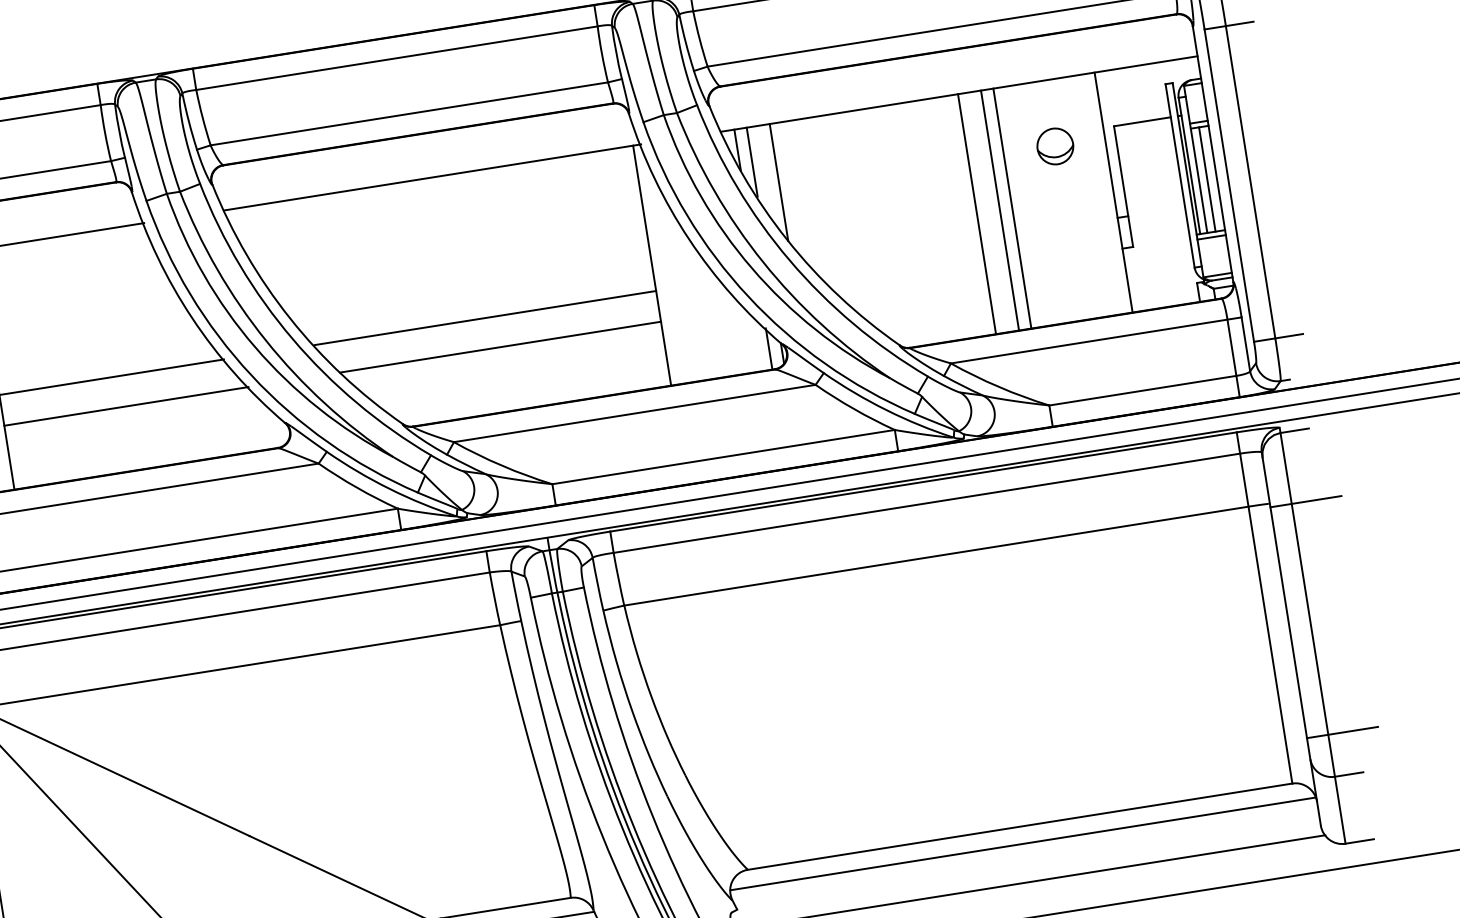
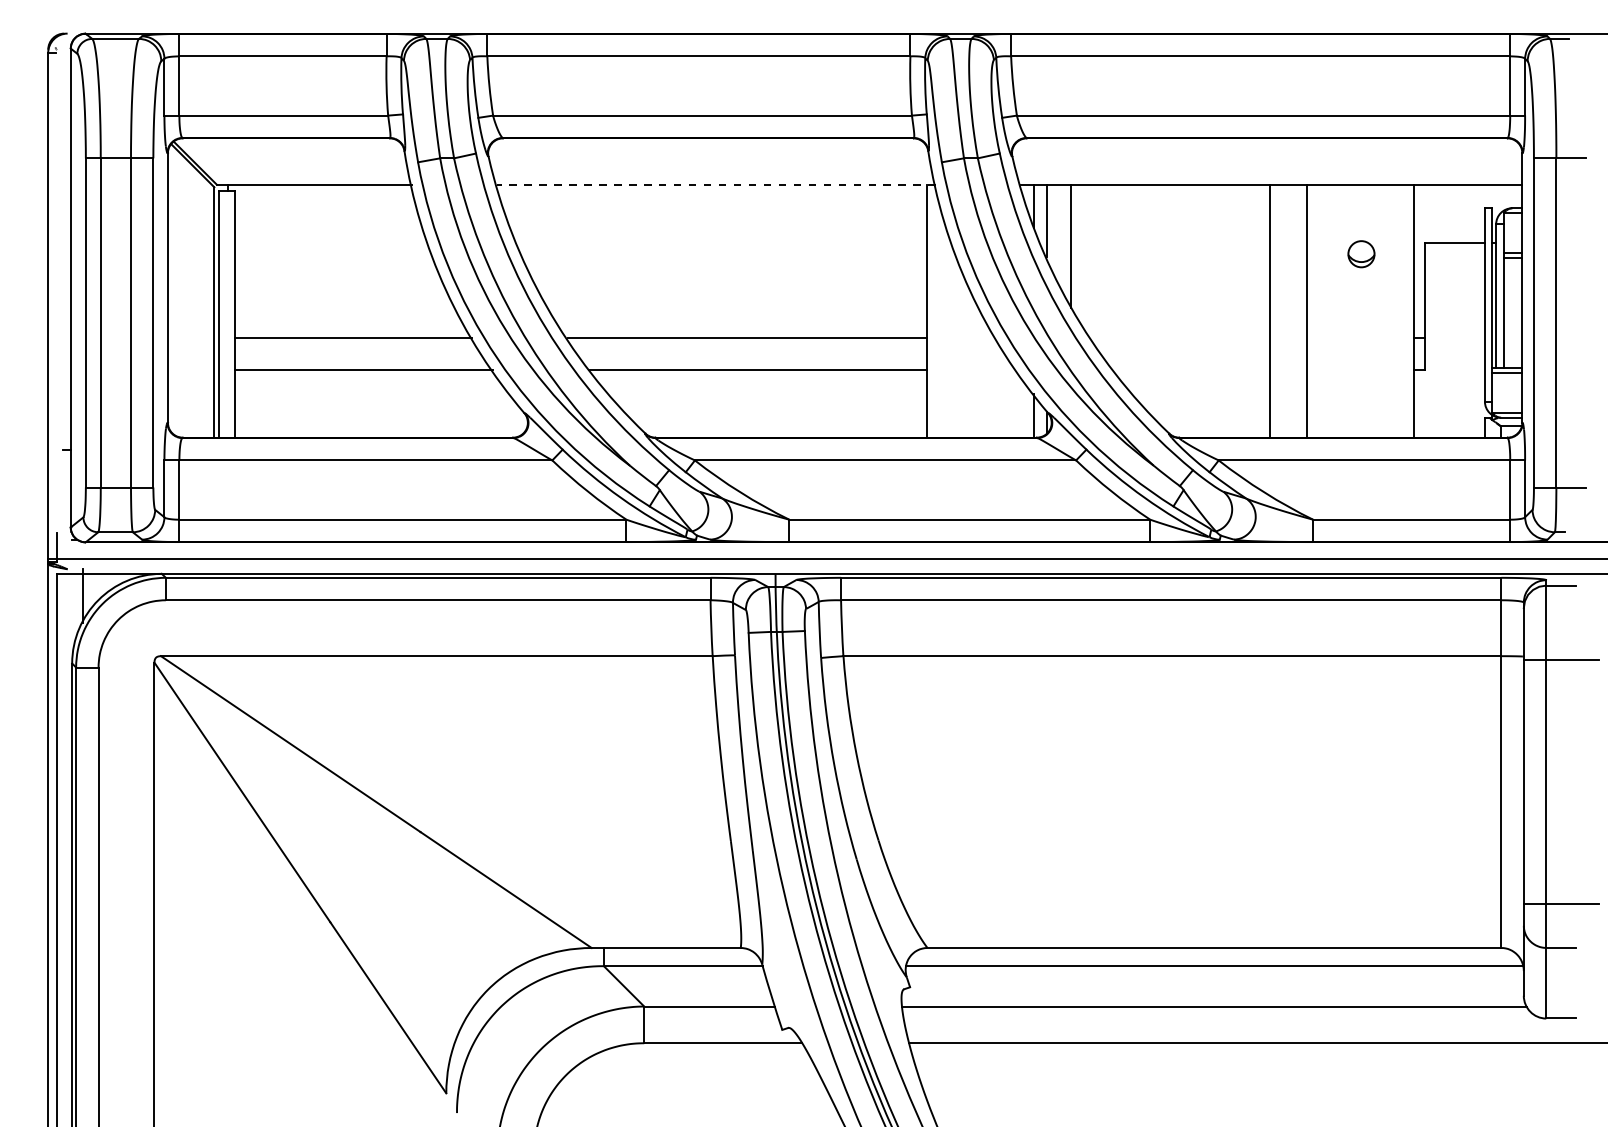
part: (1055, 145) -> (1361, 253), size x0.7
line: (432, 177) -> (716, 184), solid -> dashed
line: (1207, 179) -> (1512, 313), removed
line: (1000, 209) -> (1294, 310), removed

